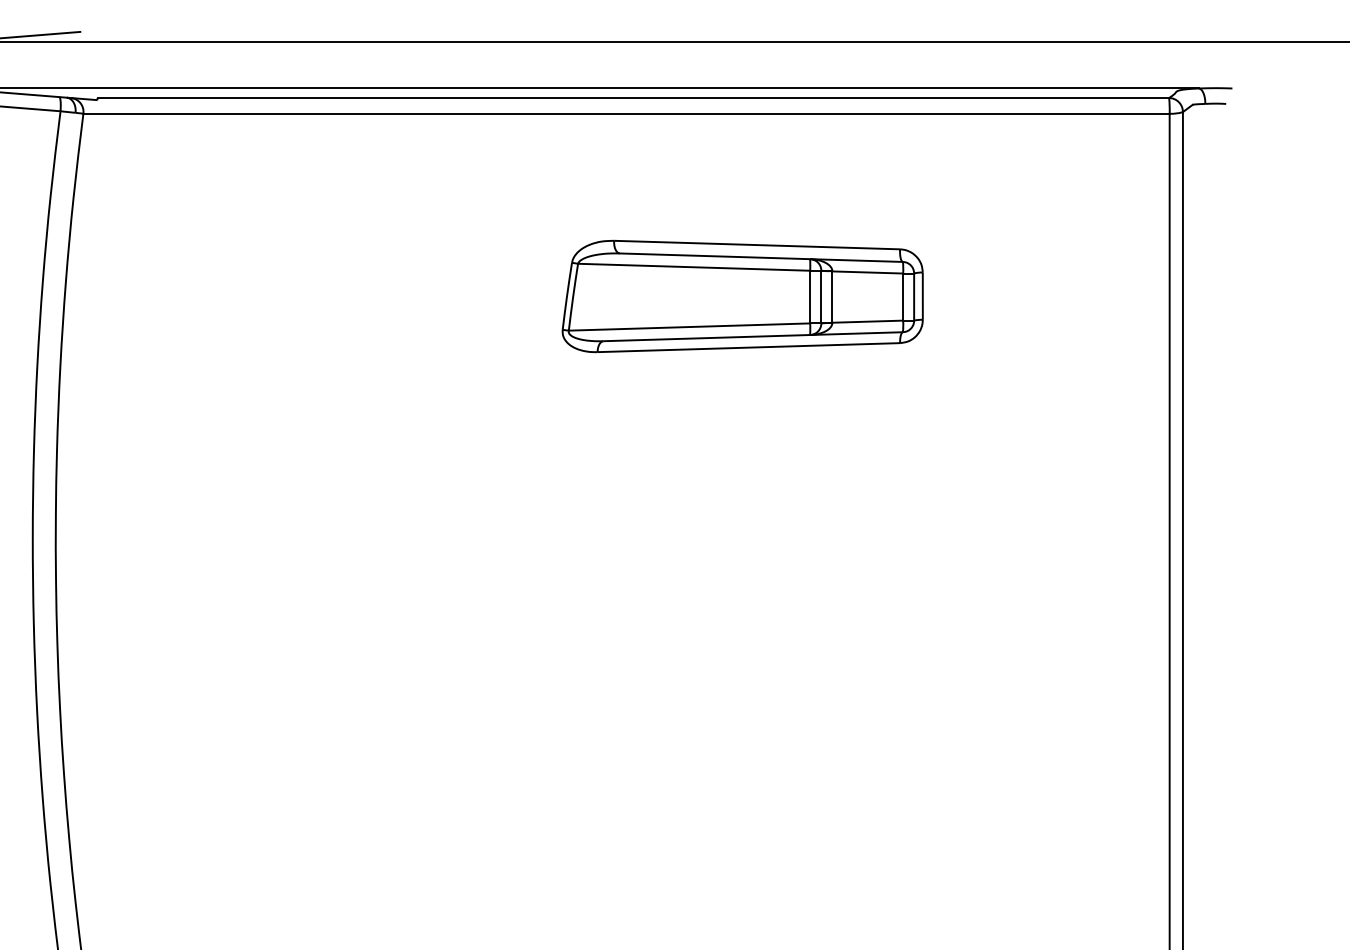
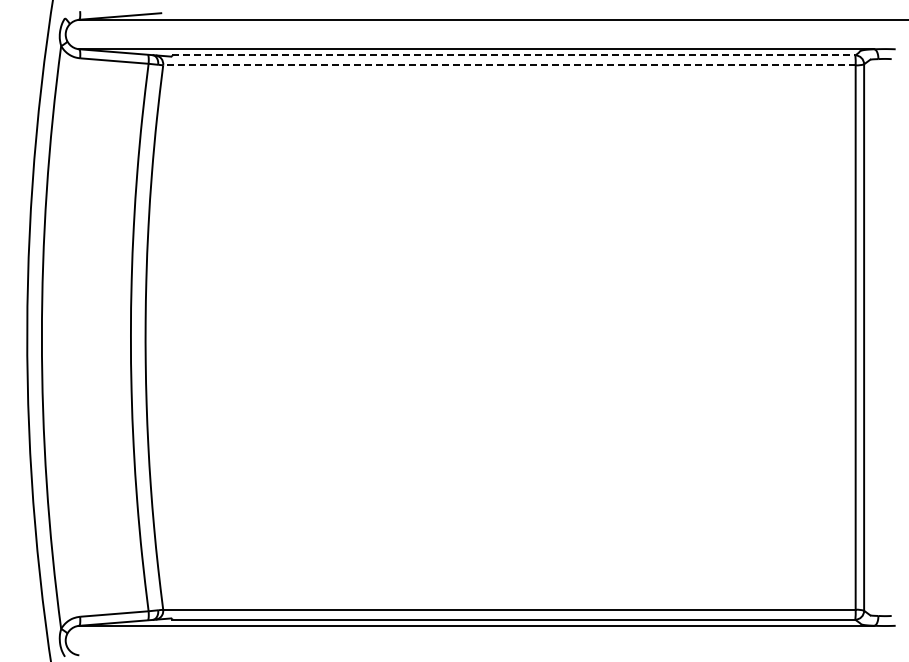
line: (632, 98) -> (513, 55), solid -> dashed
line: (625, 113) -> (508, 65), solid -> dashed
part: (742, 295) -> (583, 181), removed

